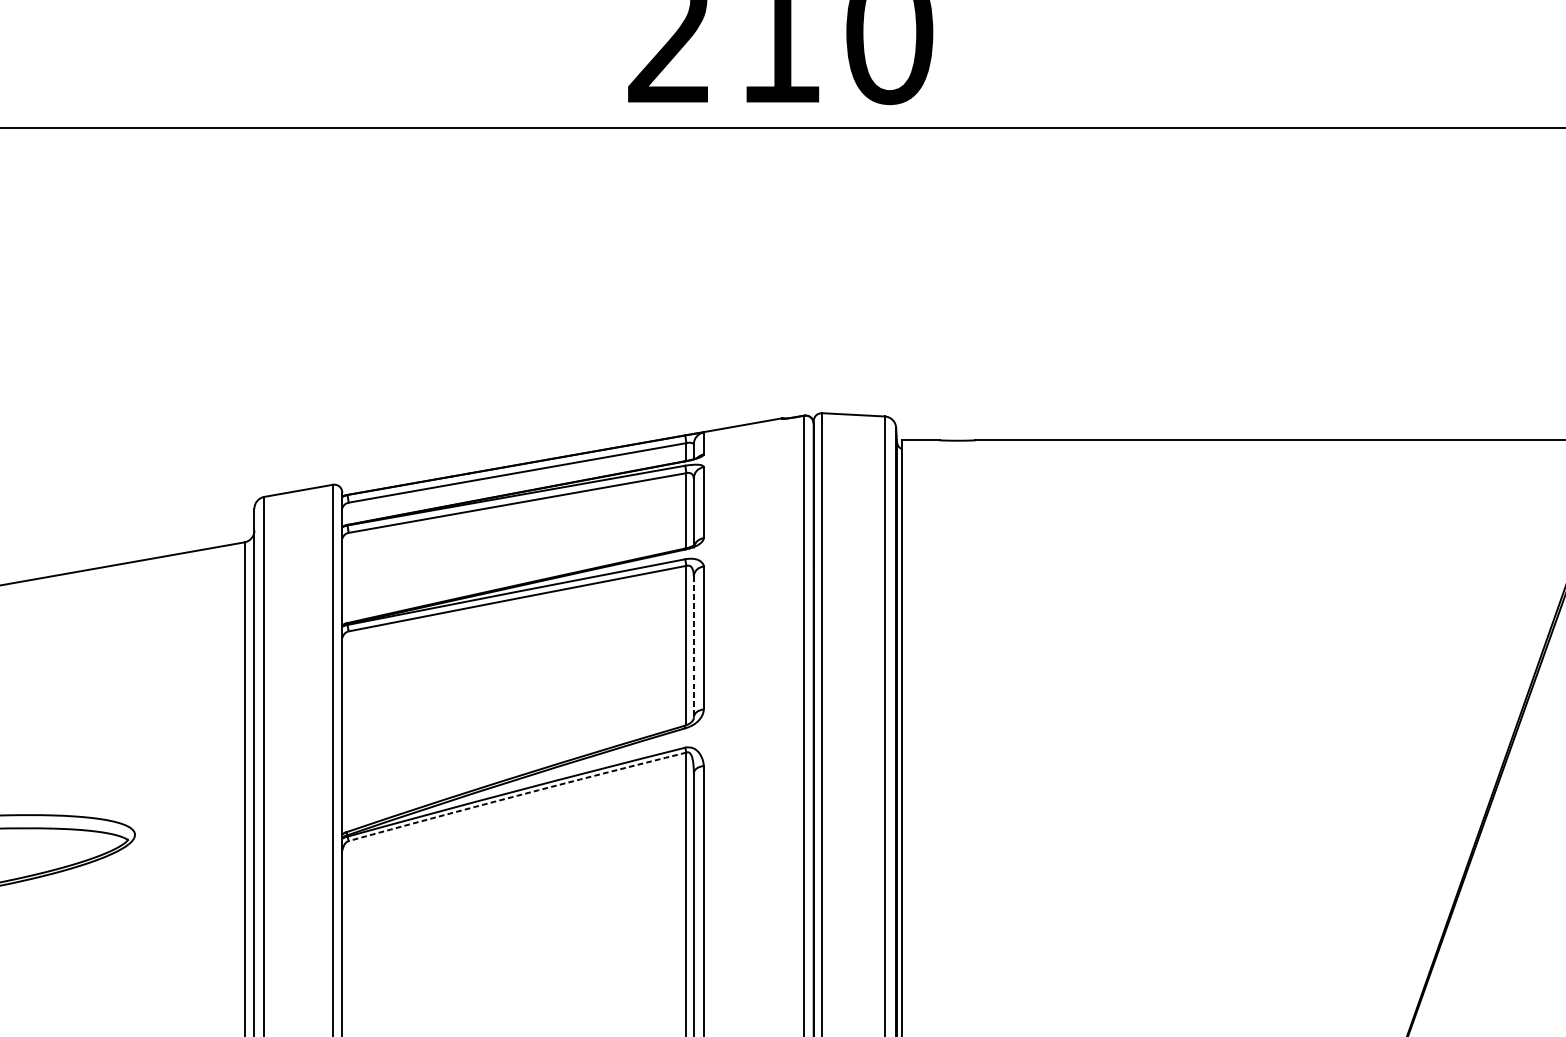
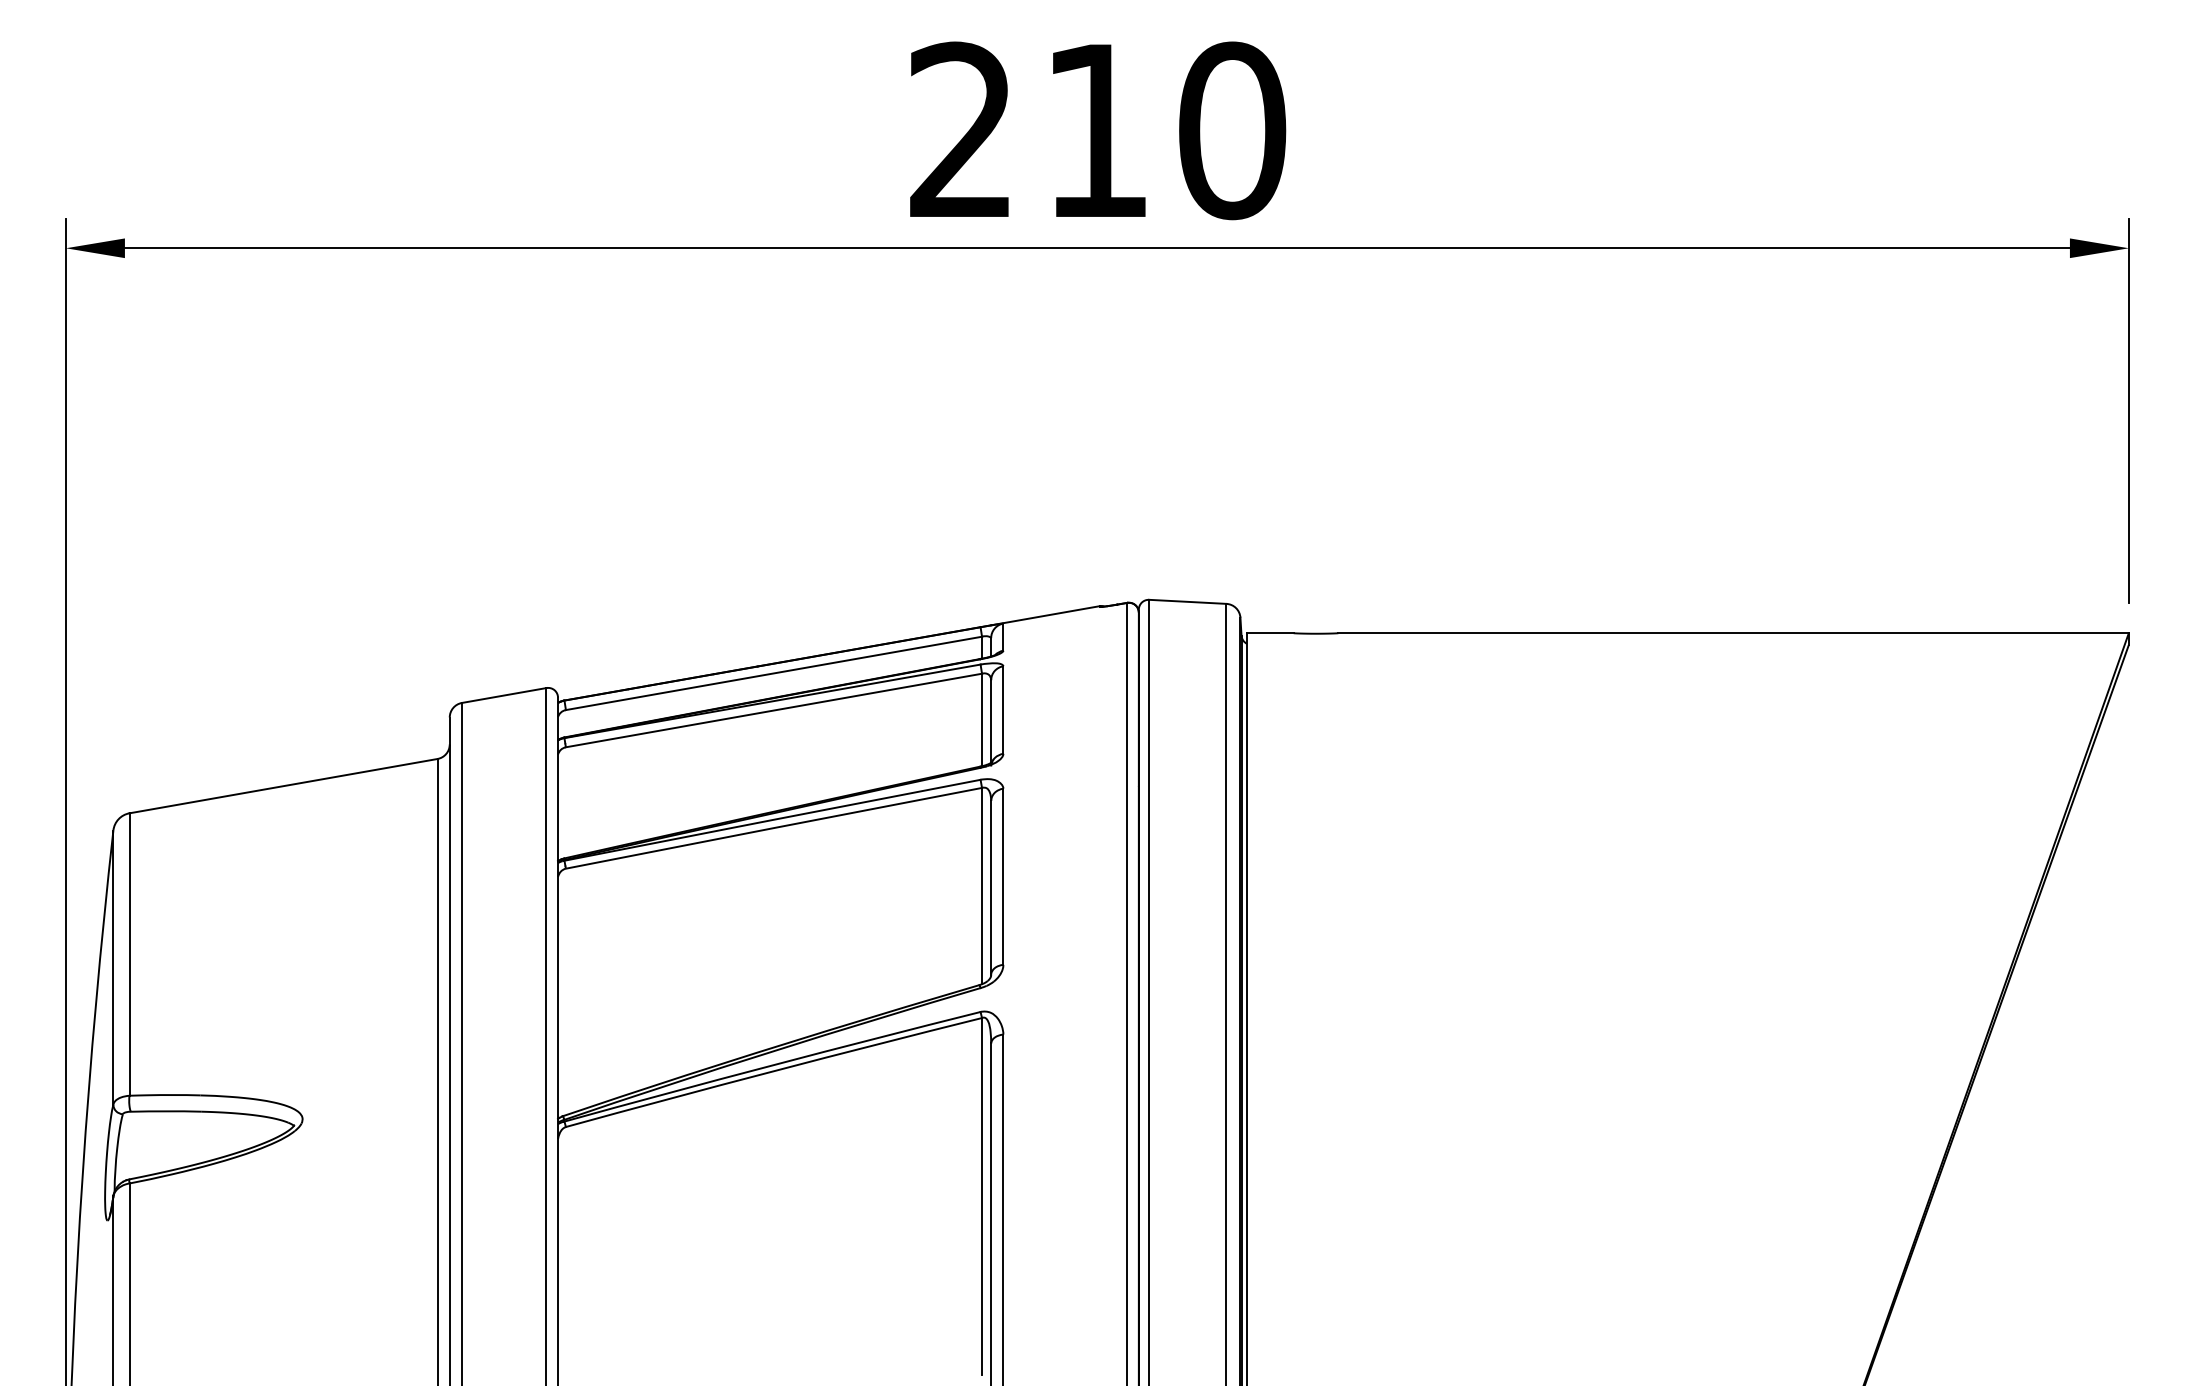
line: (694, 646) -> (991, 887), dashed -> solid
arc: (517, 796) -> (773, 1071), dashed -> solid

